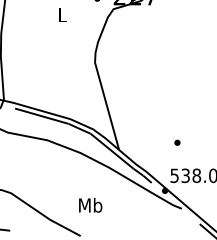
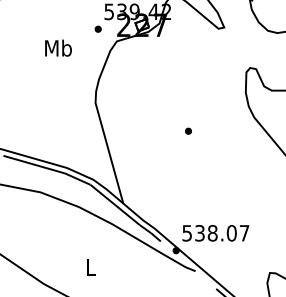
text: (62, 14) -> (58, 47), L -> Mb
part: (177, 142) -> (188, 130), moved
text: (90, 204) -> (90, 266), Mb -> L

